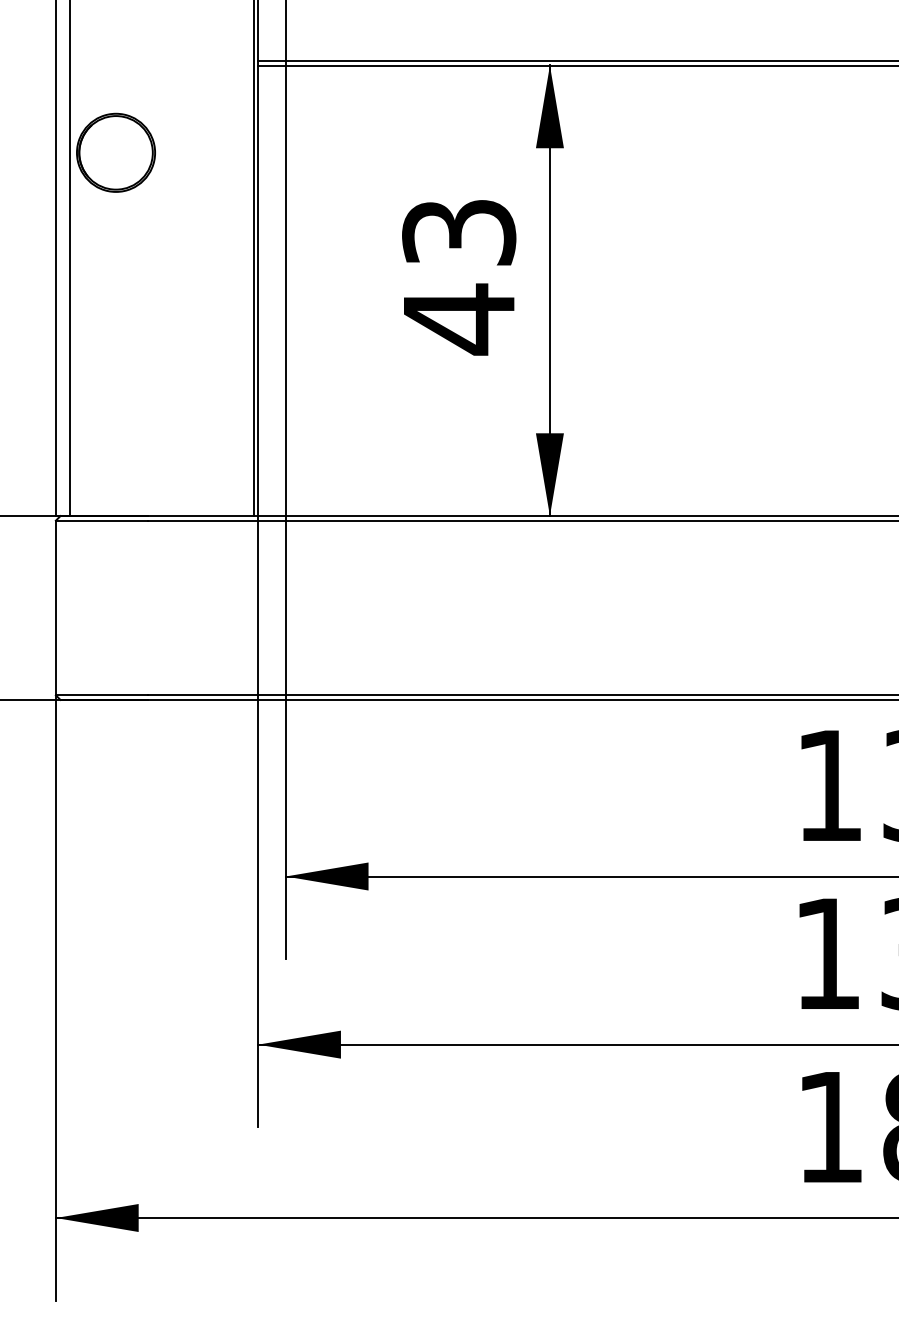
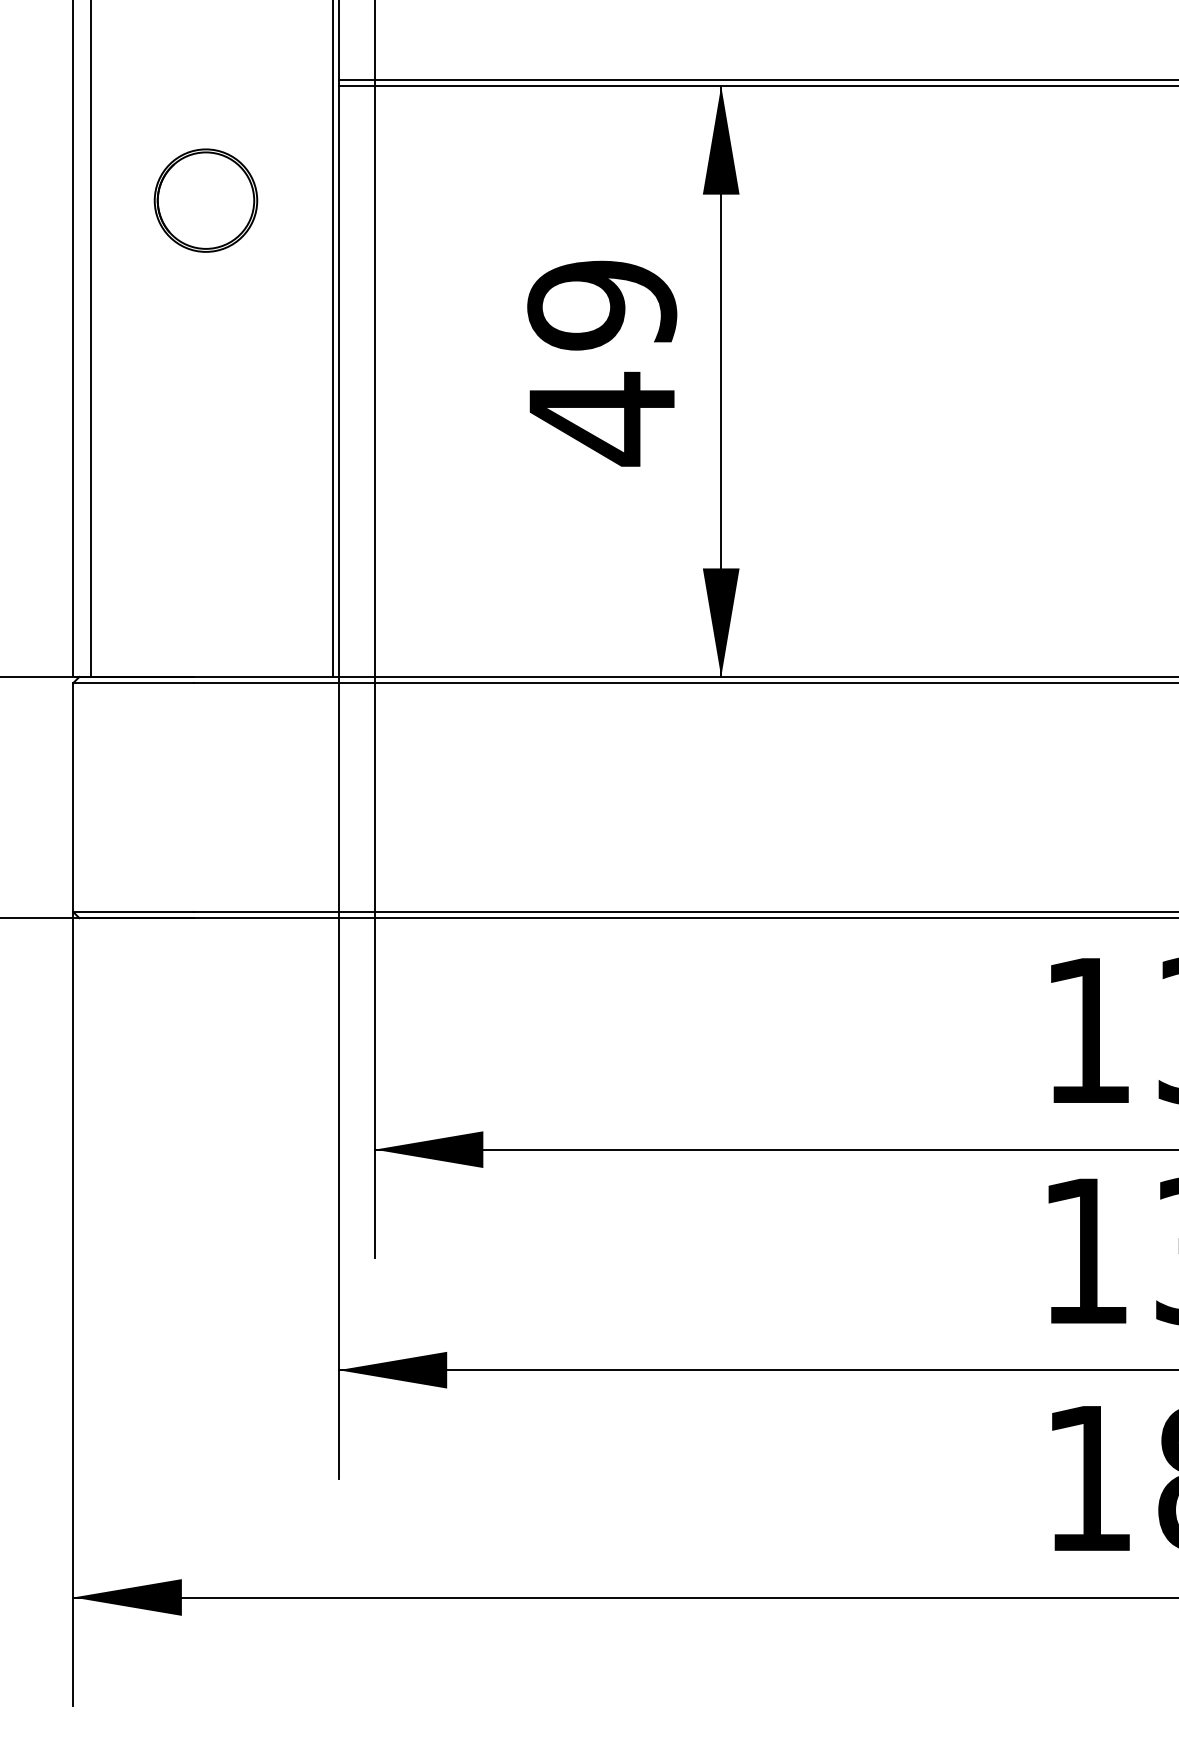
part: (115, 152) -> (205, 200), moved
text: (459, 232) -> (602, 305), 43 -> 49

